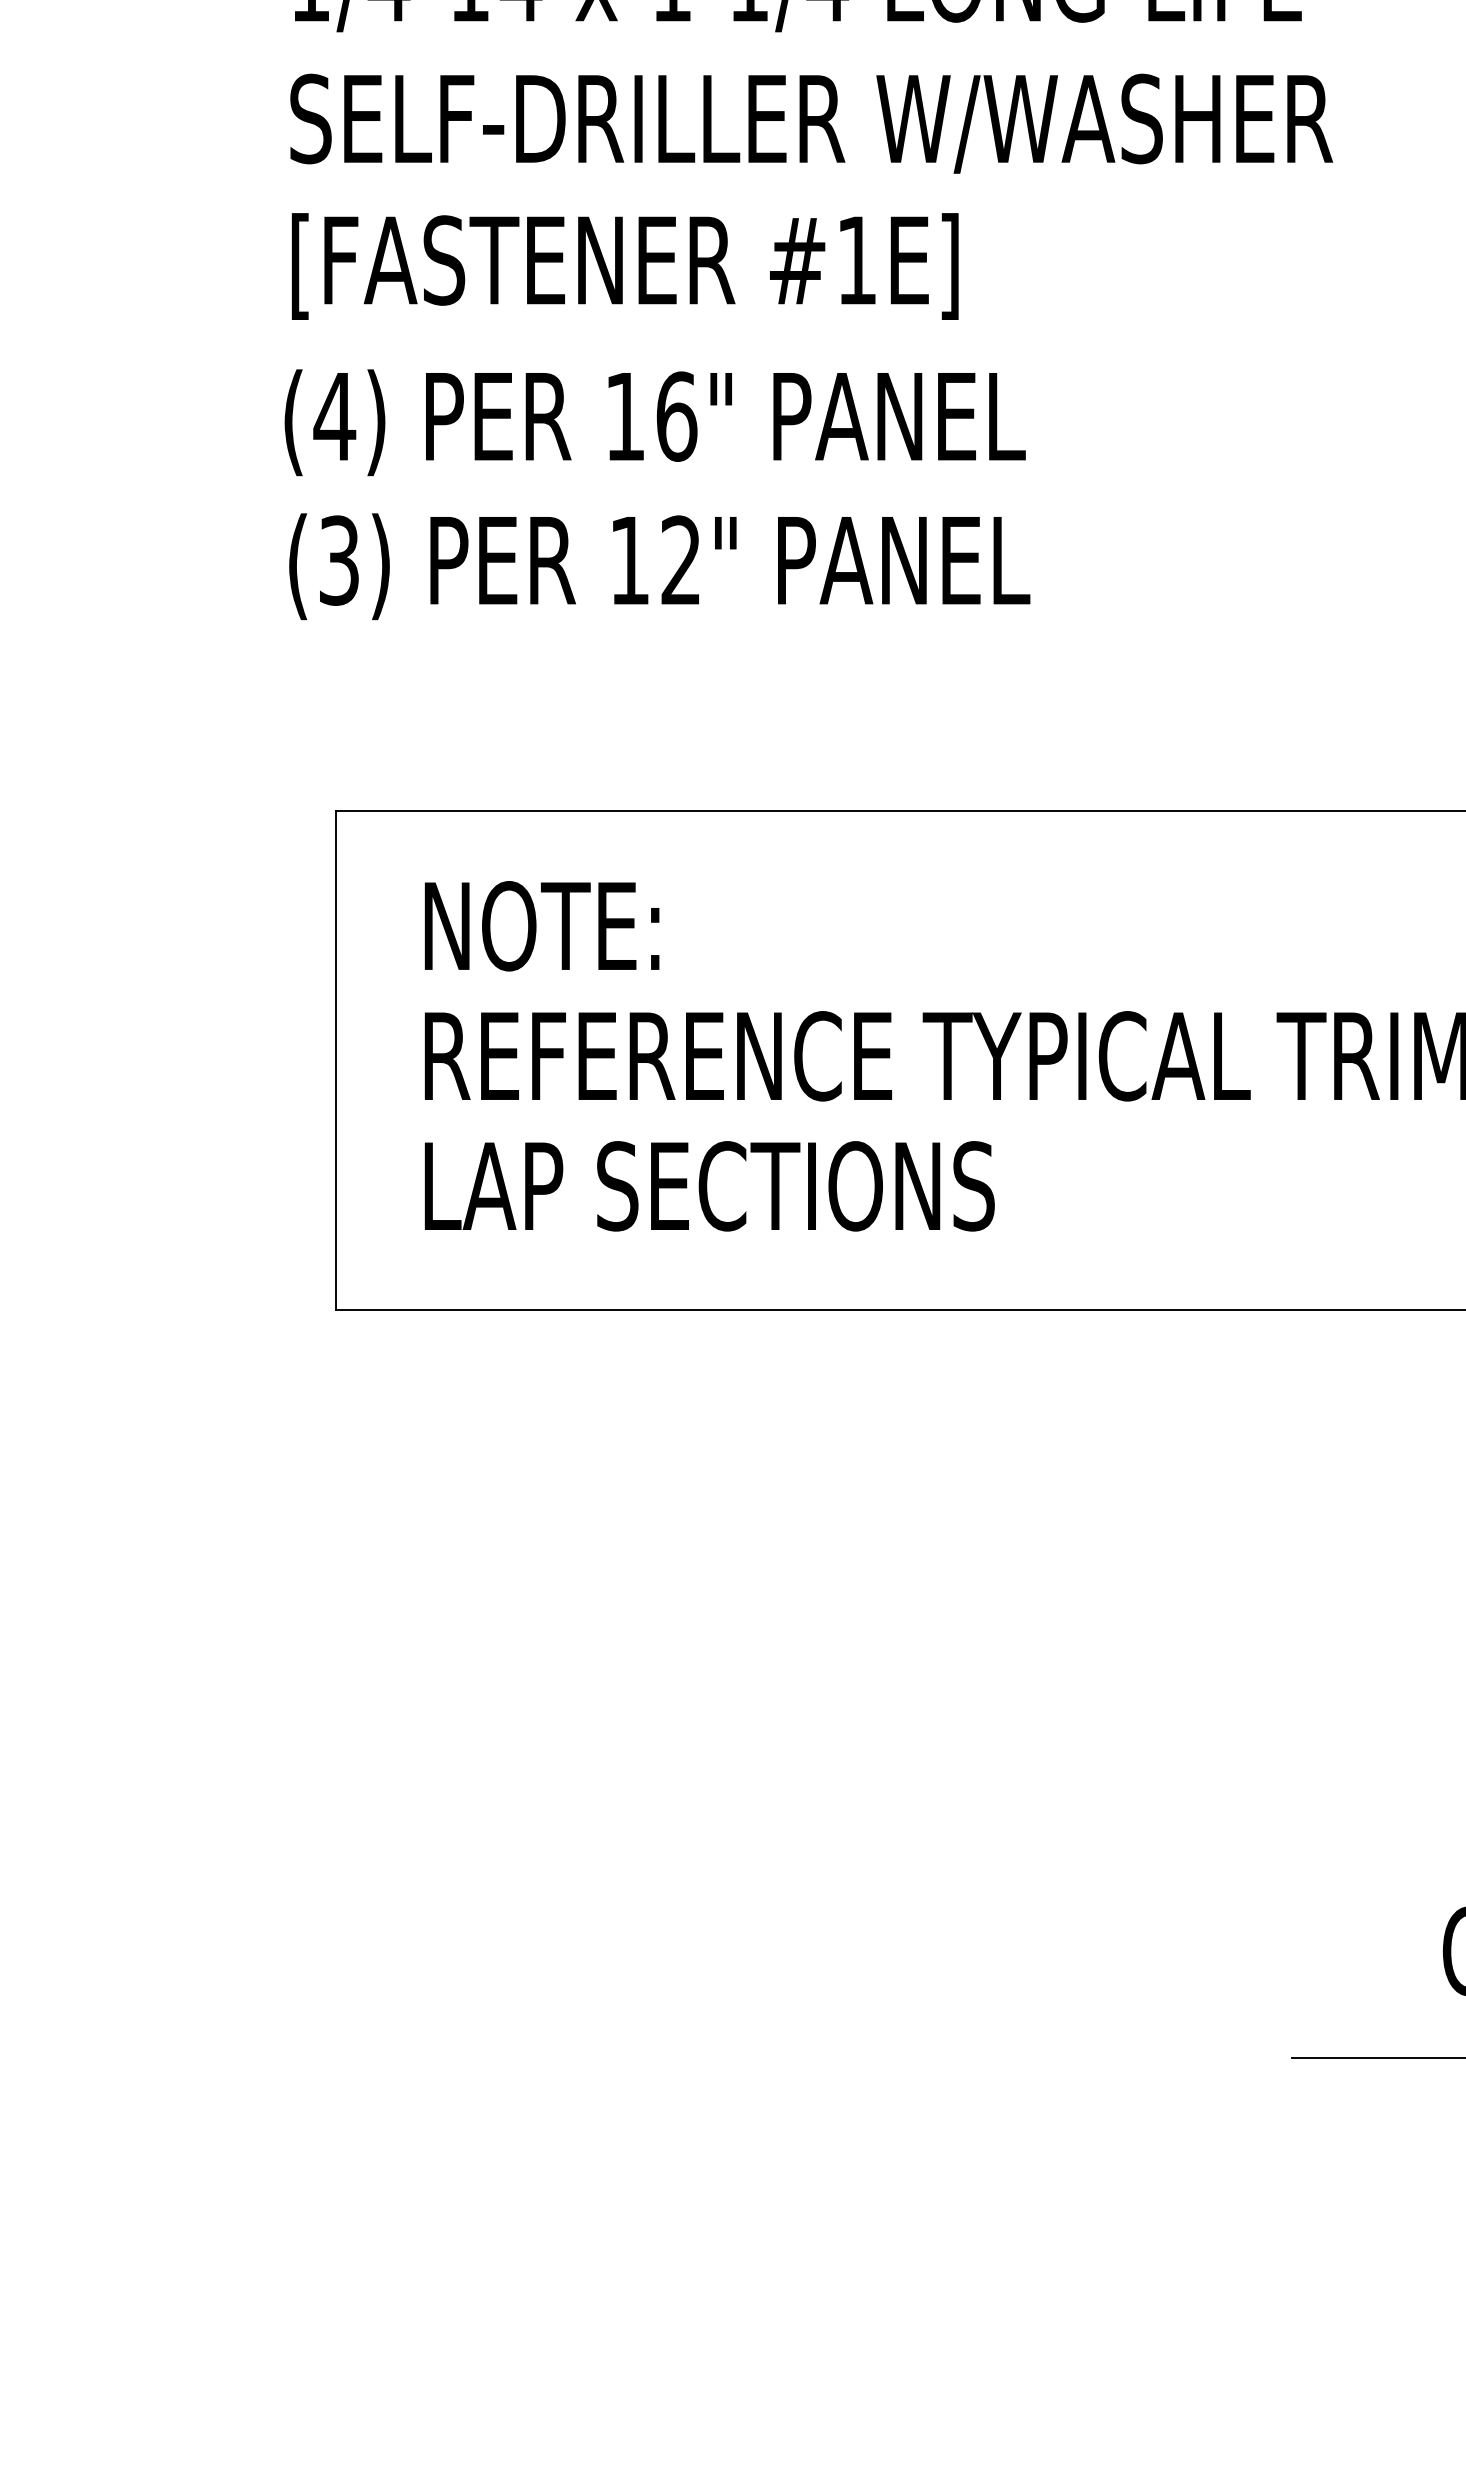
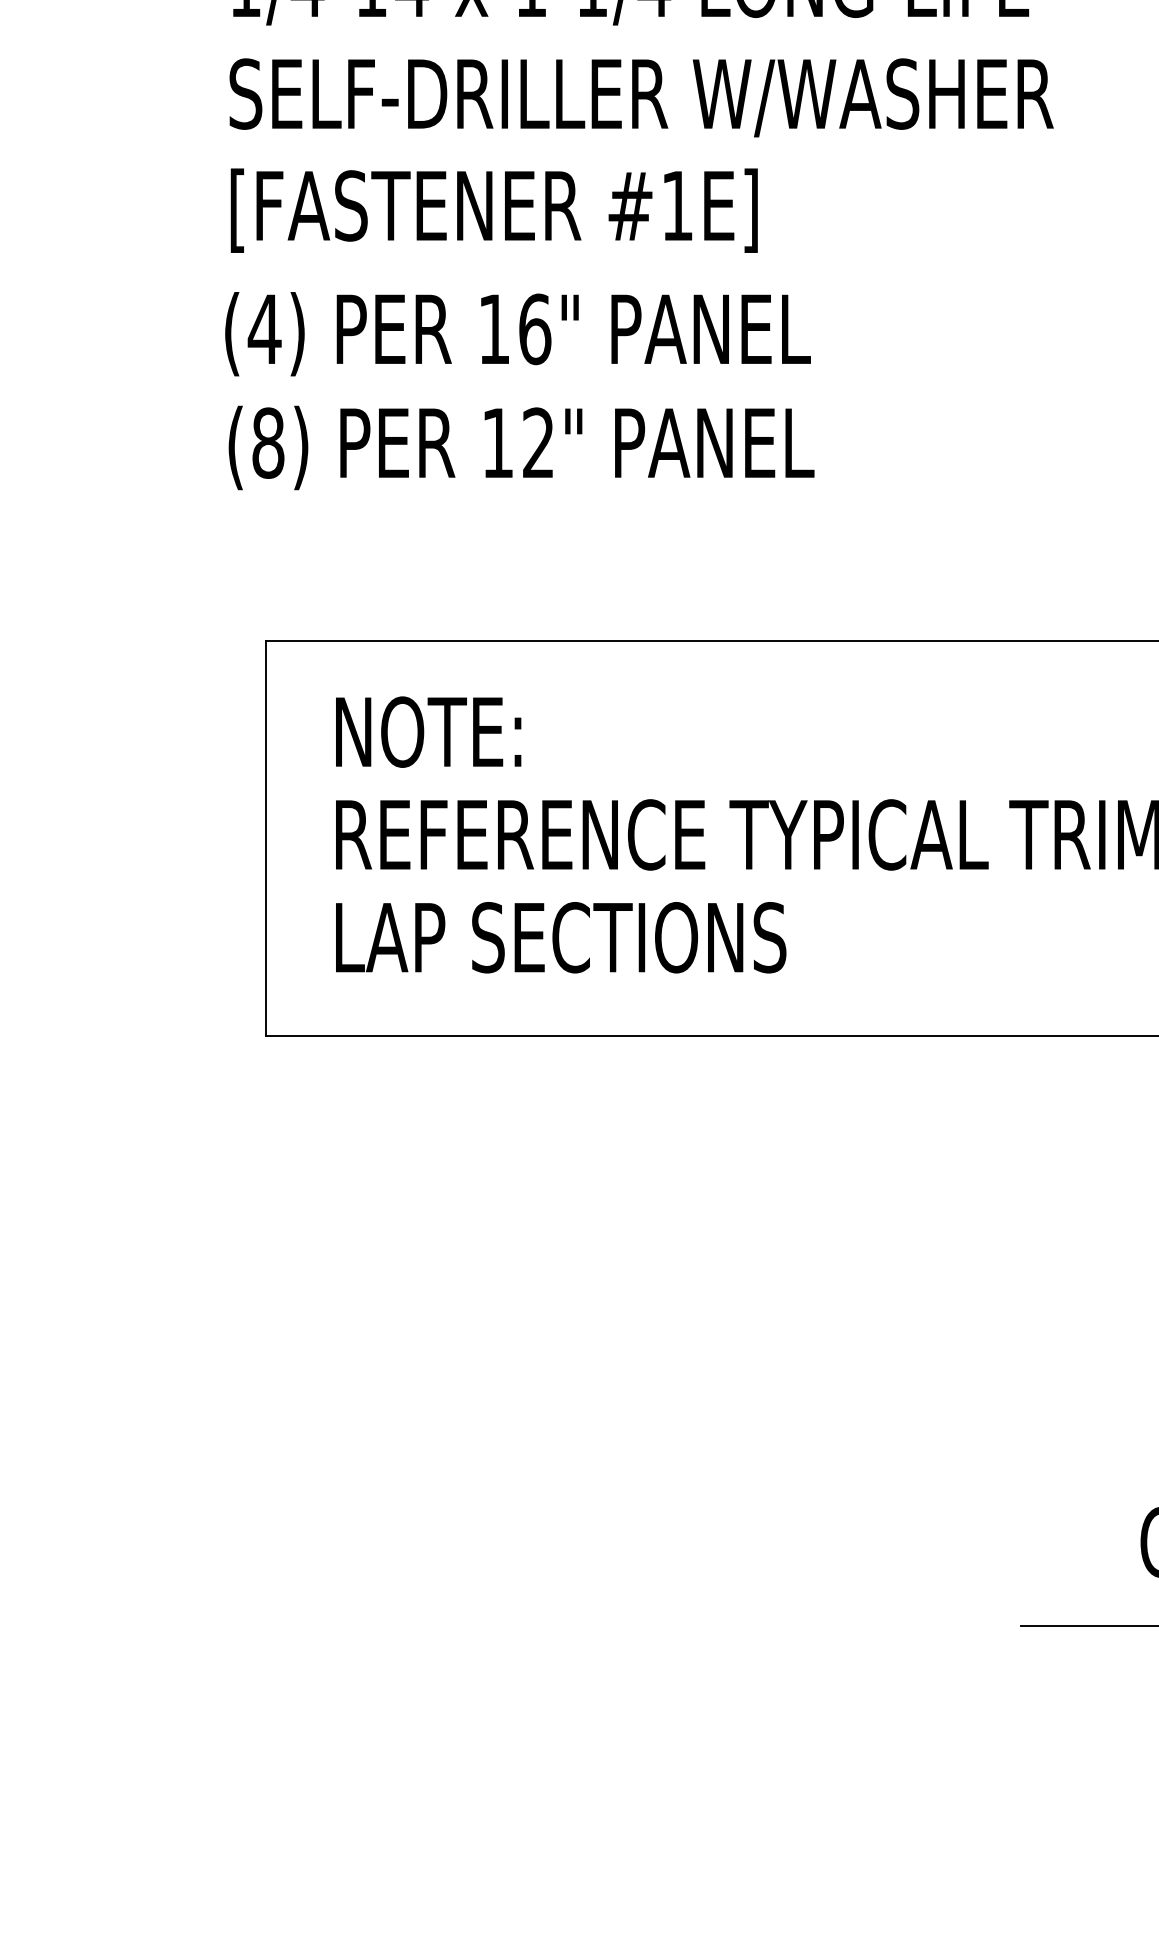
text: (339, 560) -> (268, 443), (3) -> (8)

